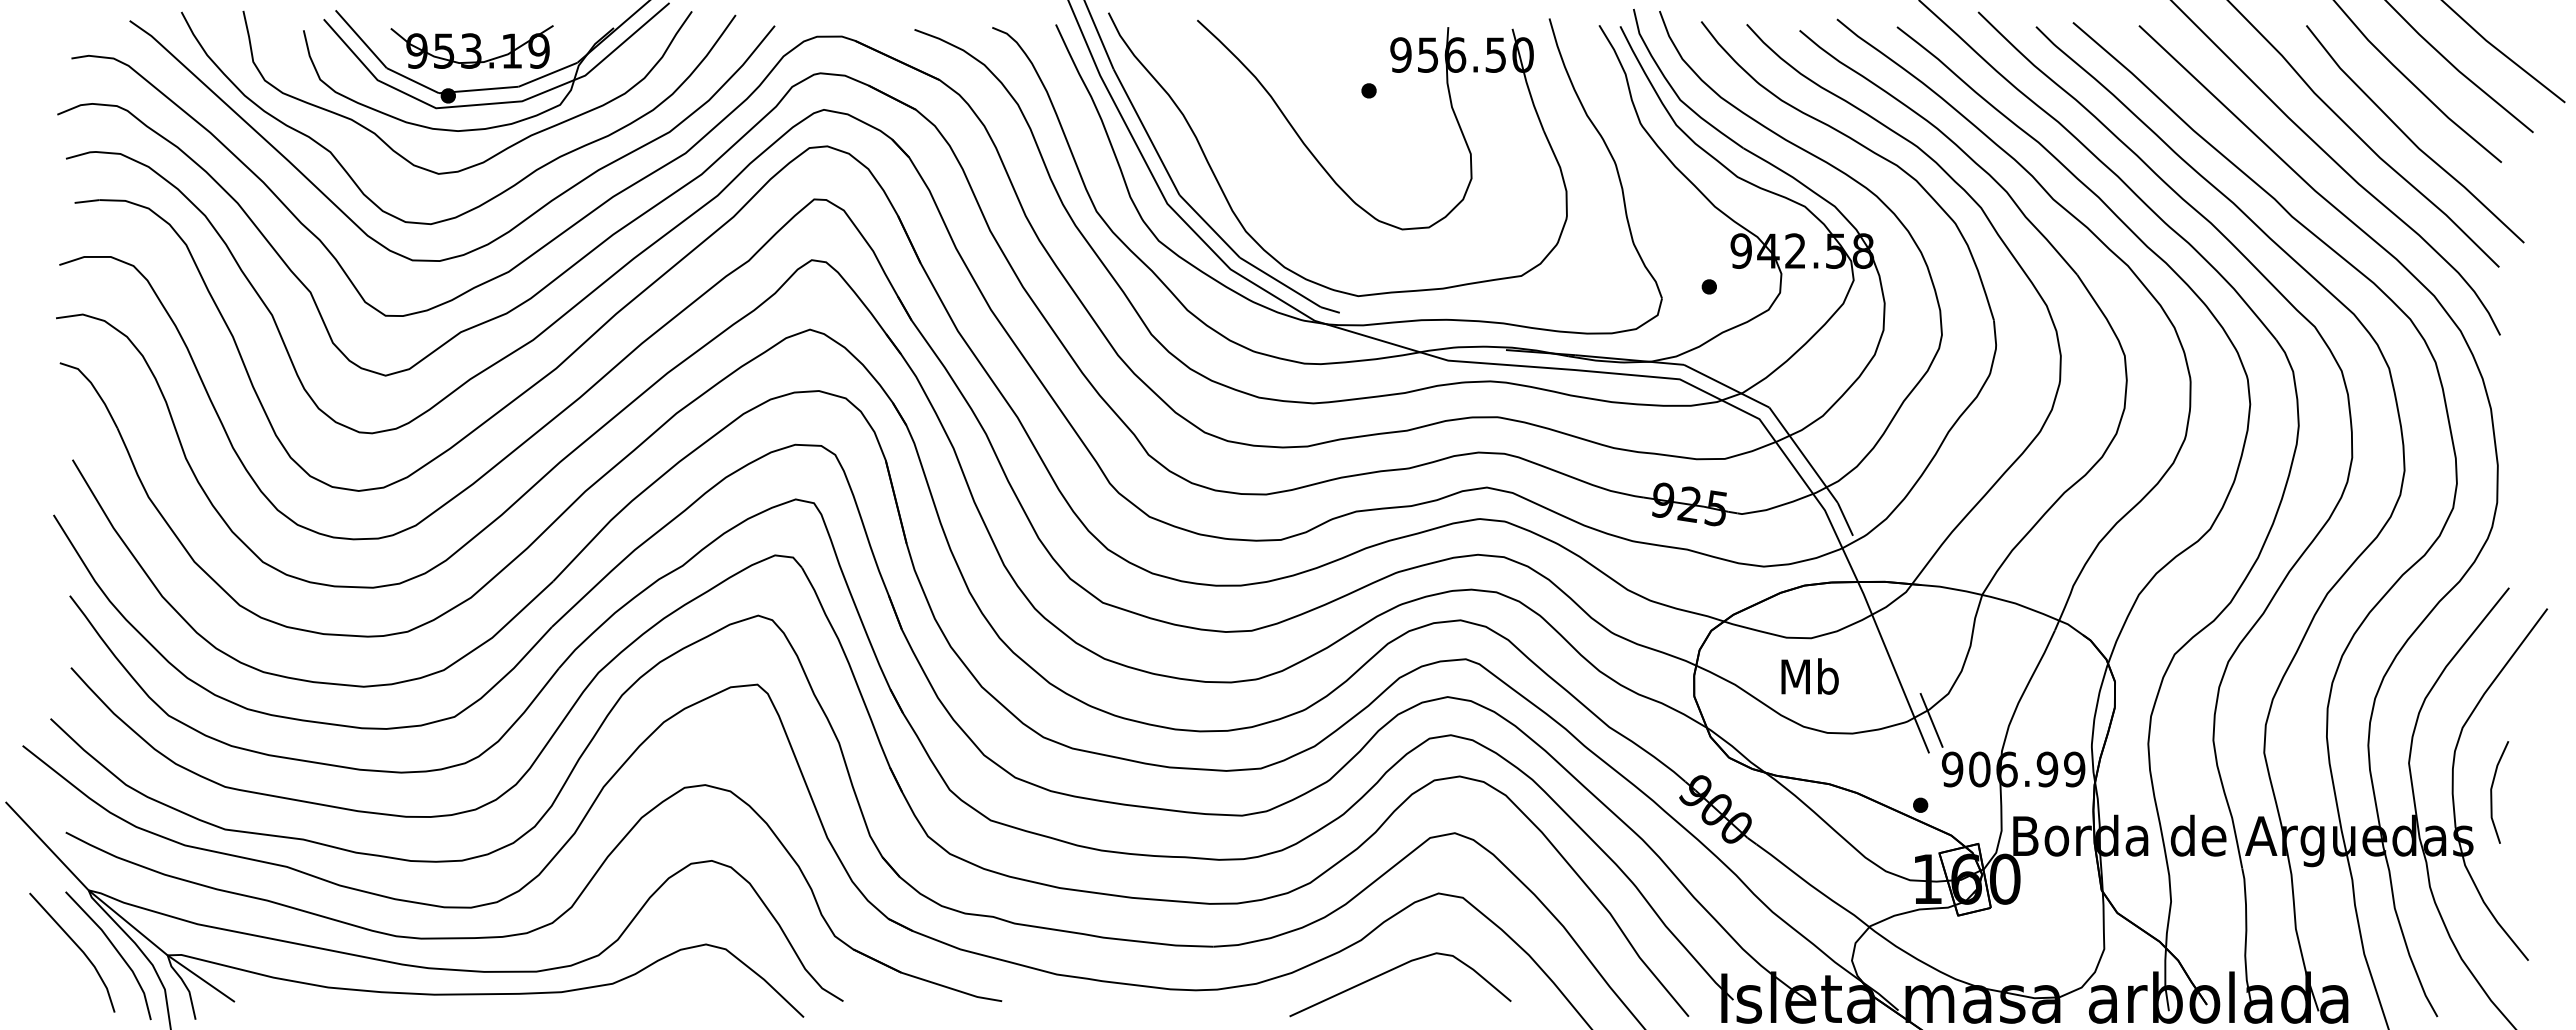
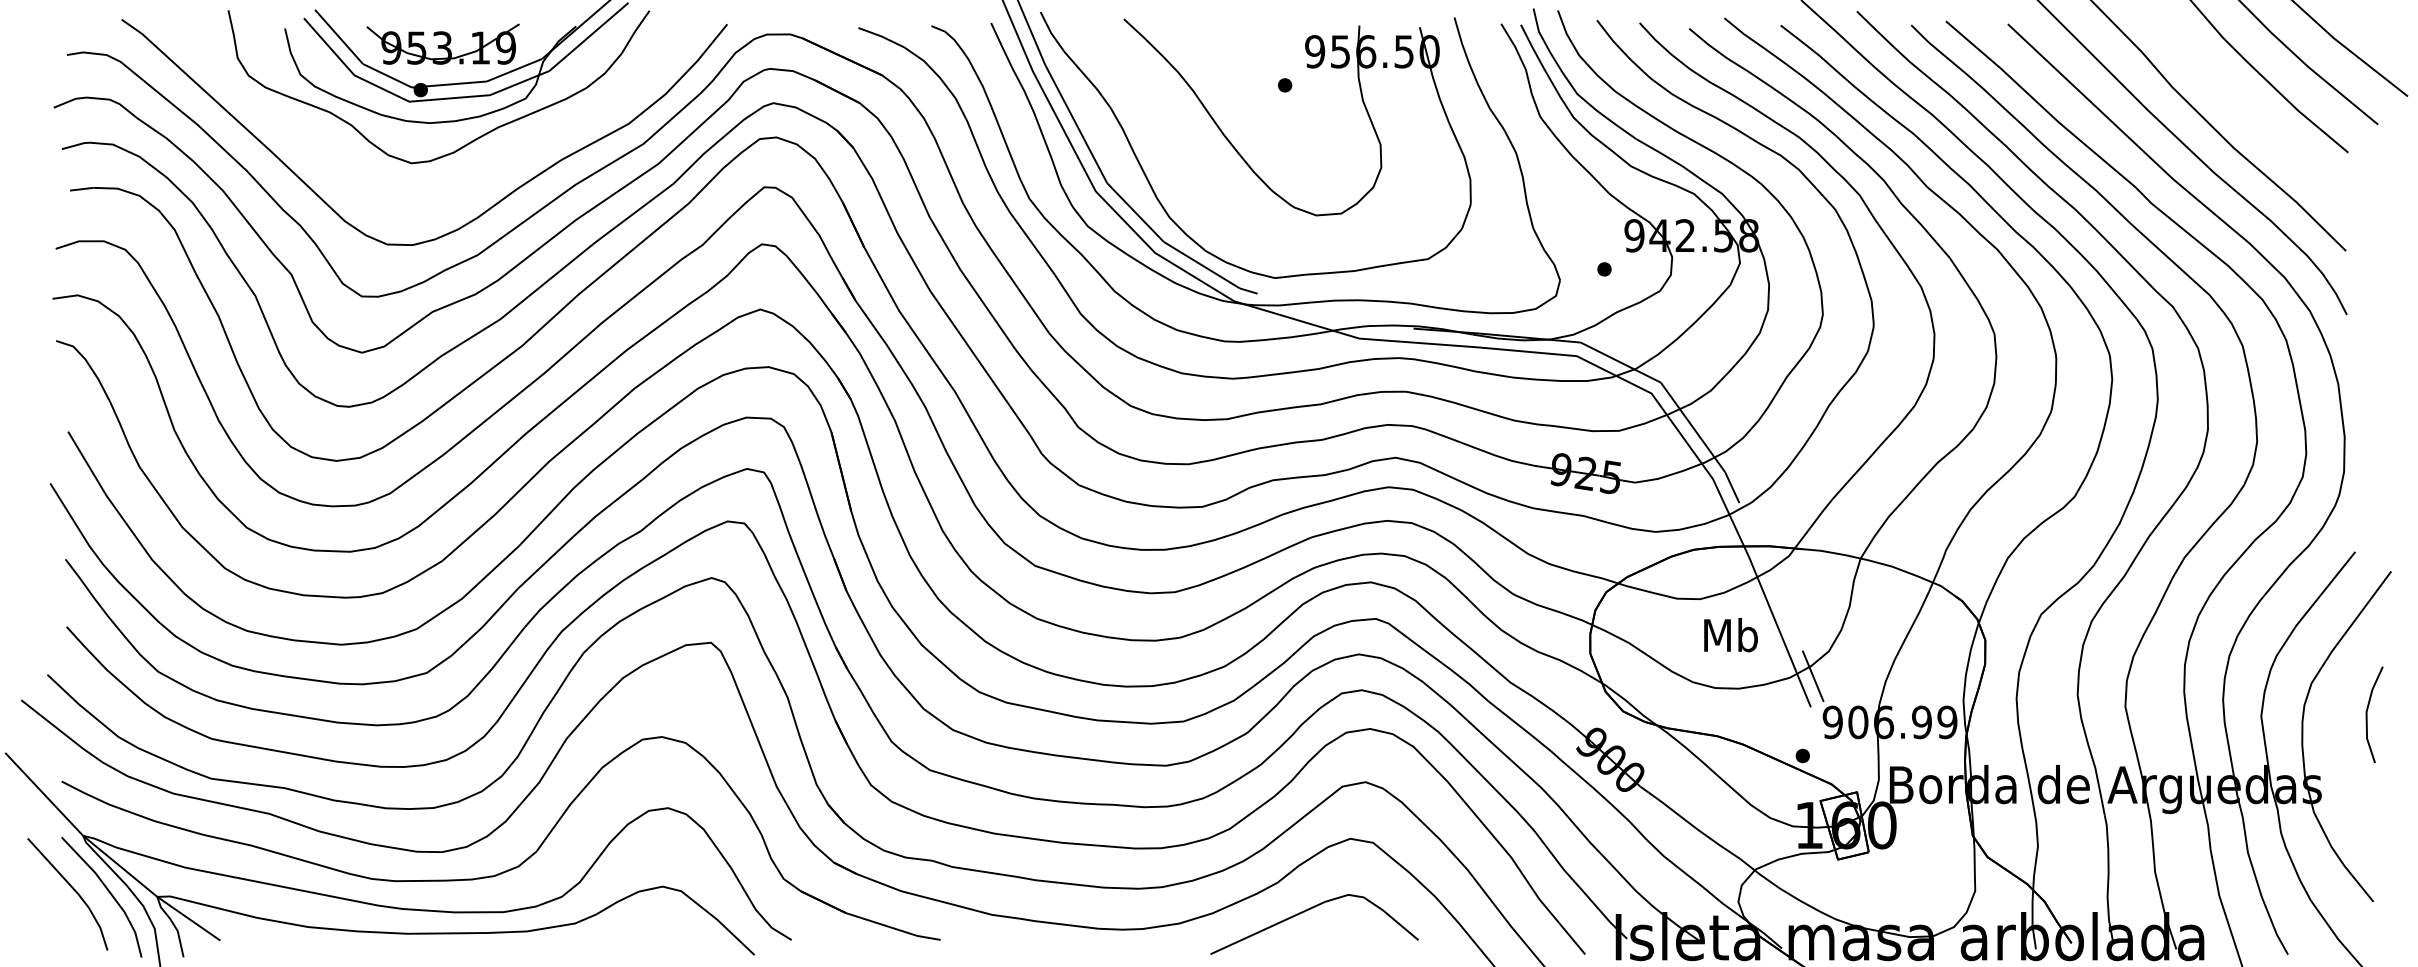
line: (2410, 138) -> (2262, 130), removed
curve: (500, 192) -> (469, 180), removed
text: (1809, 676) -> (1730, 635), moved
line: (2492, 792) -> (2367, 714), moved

